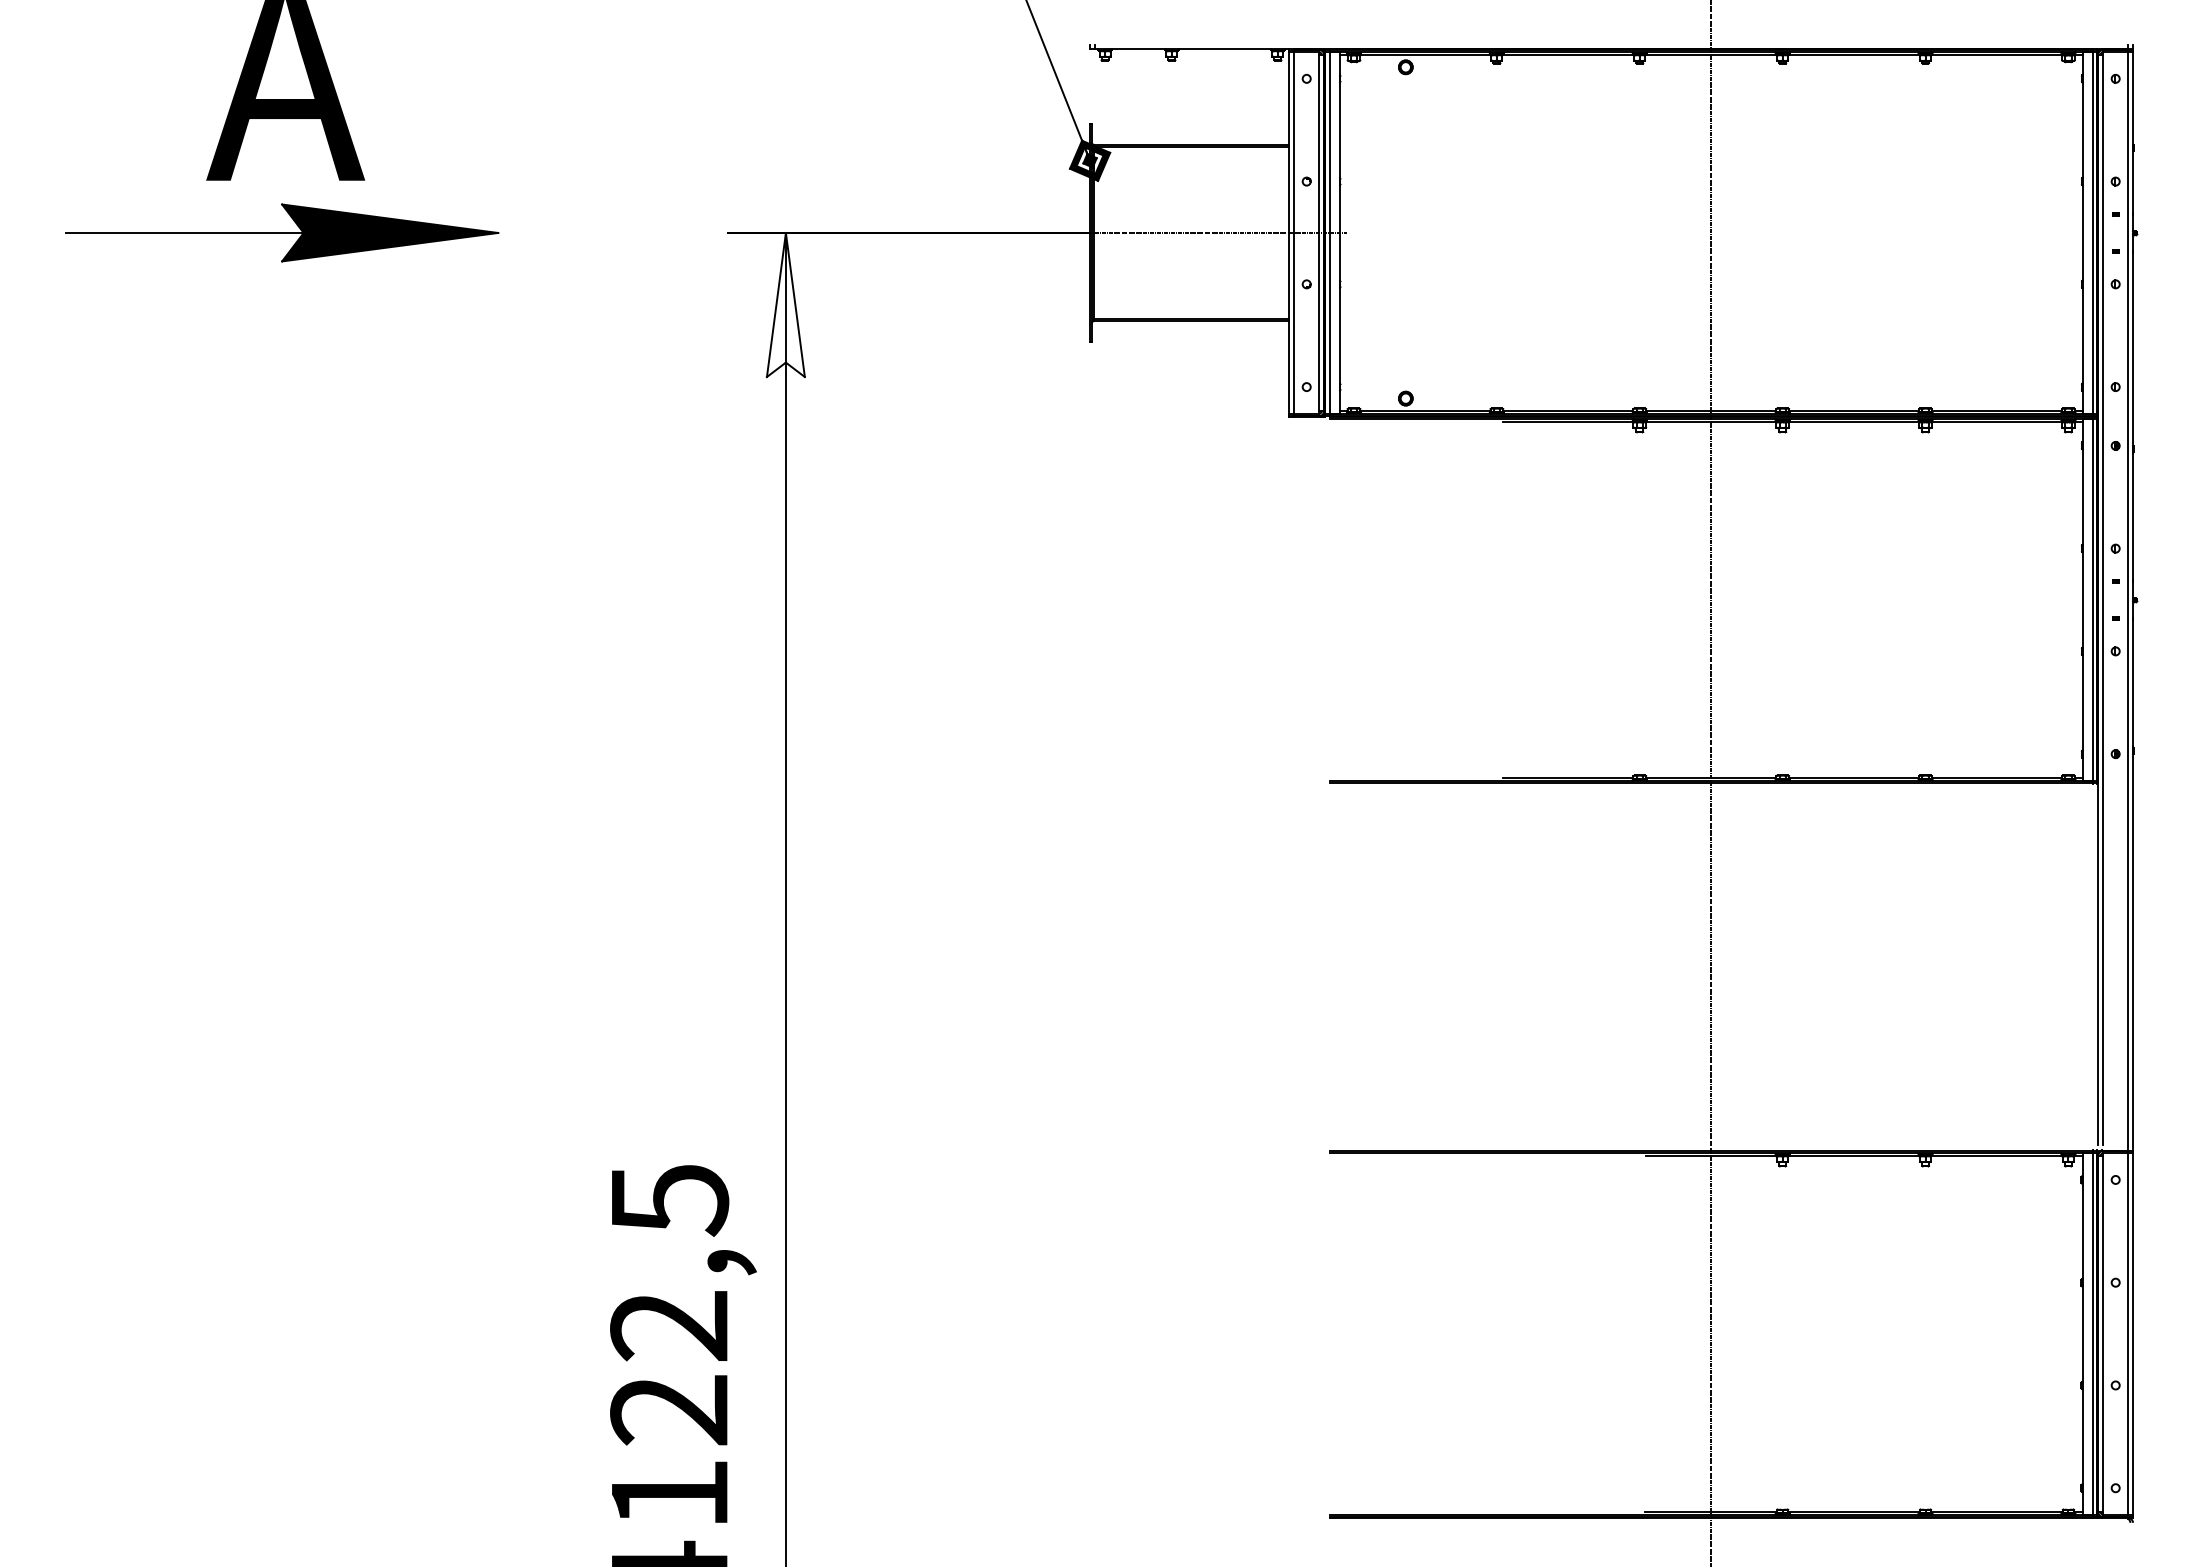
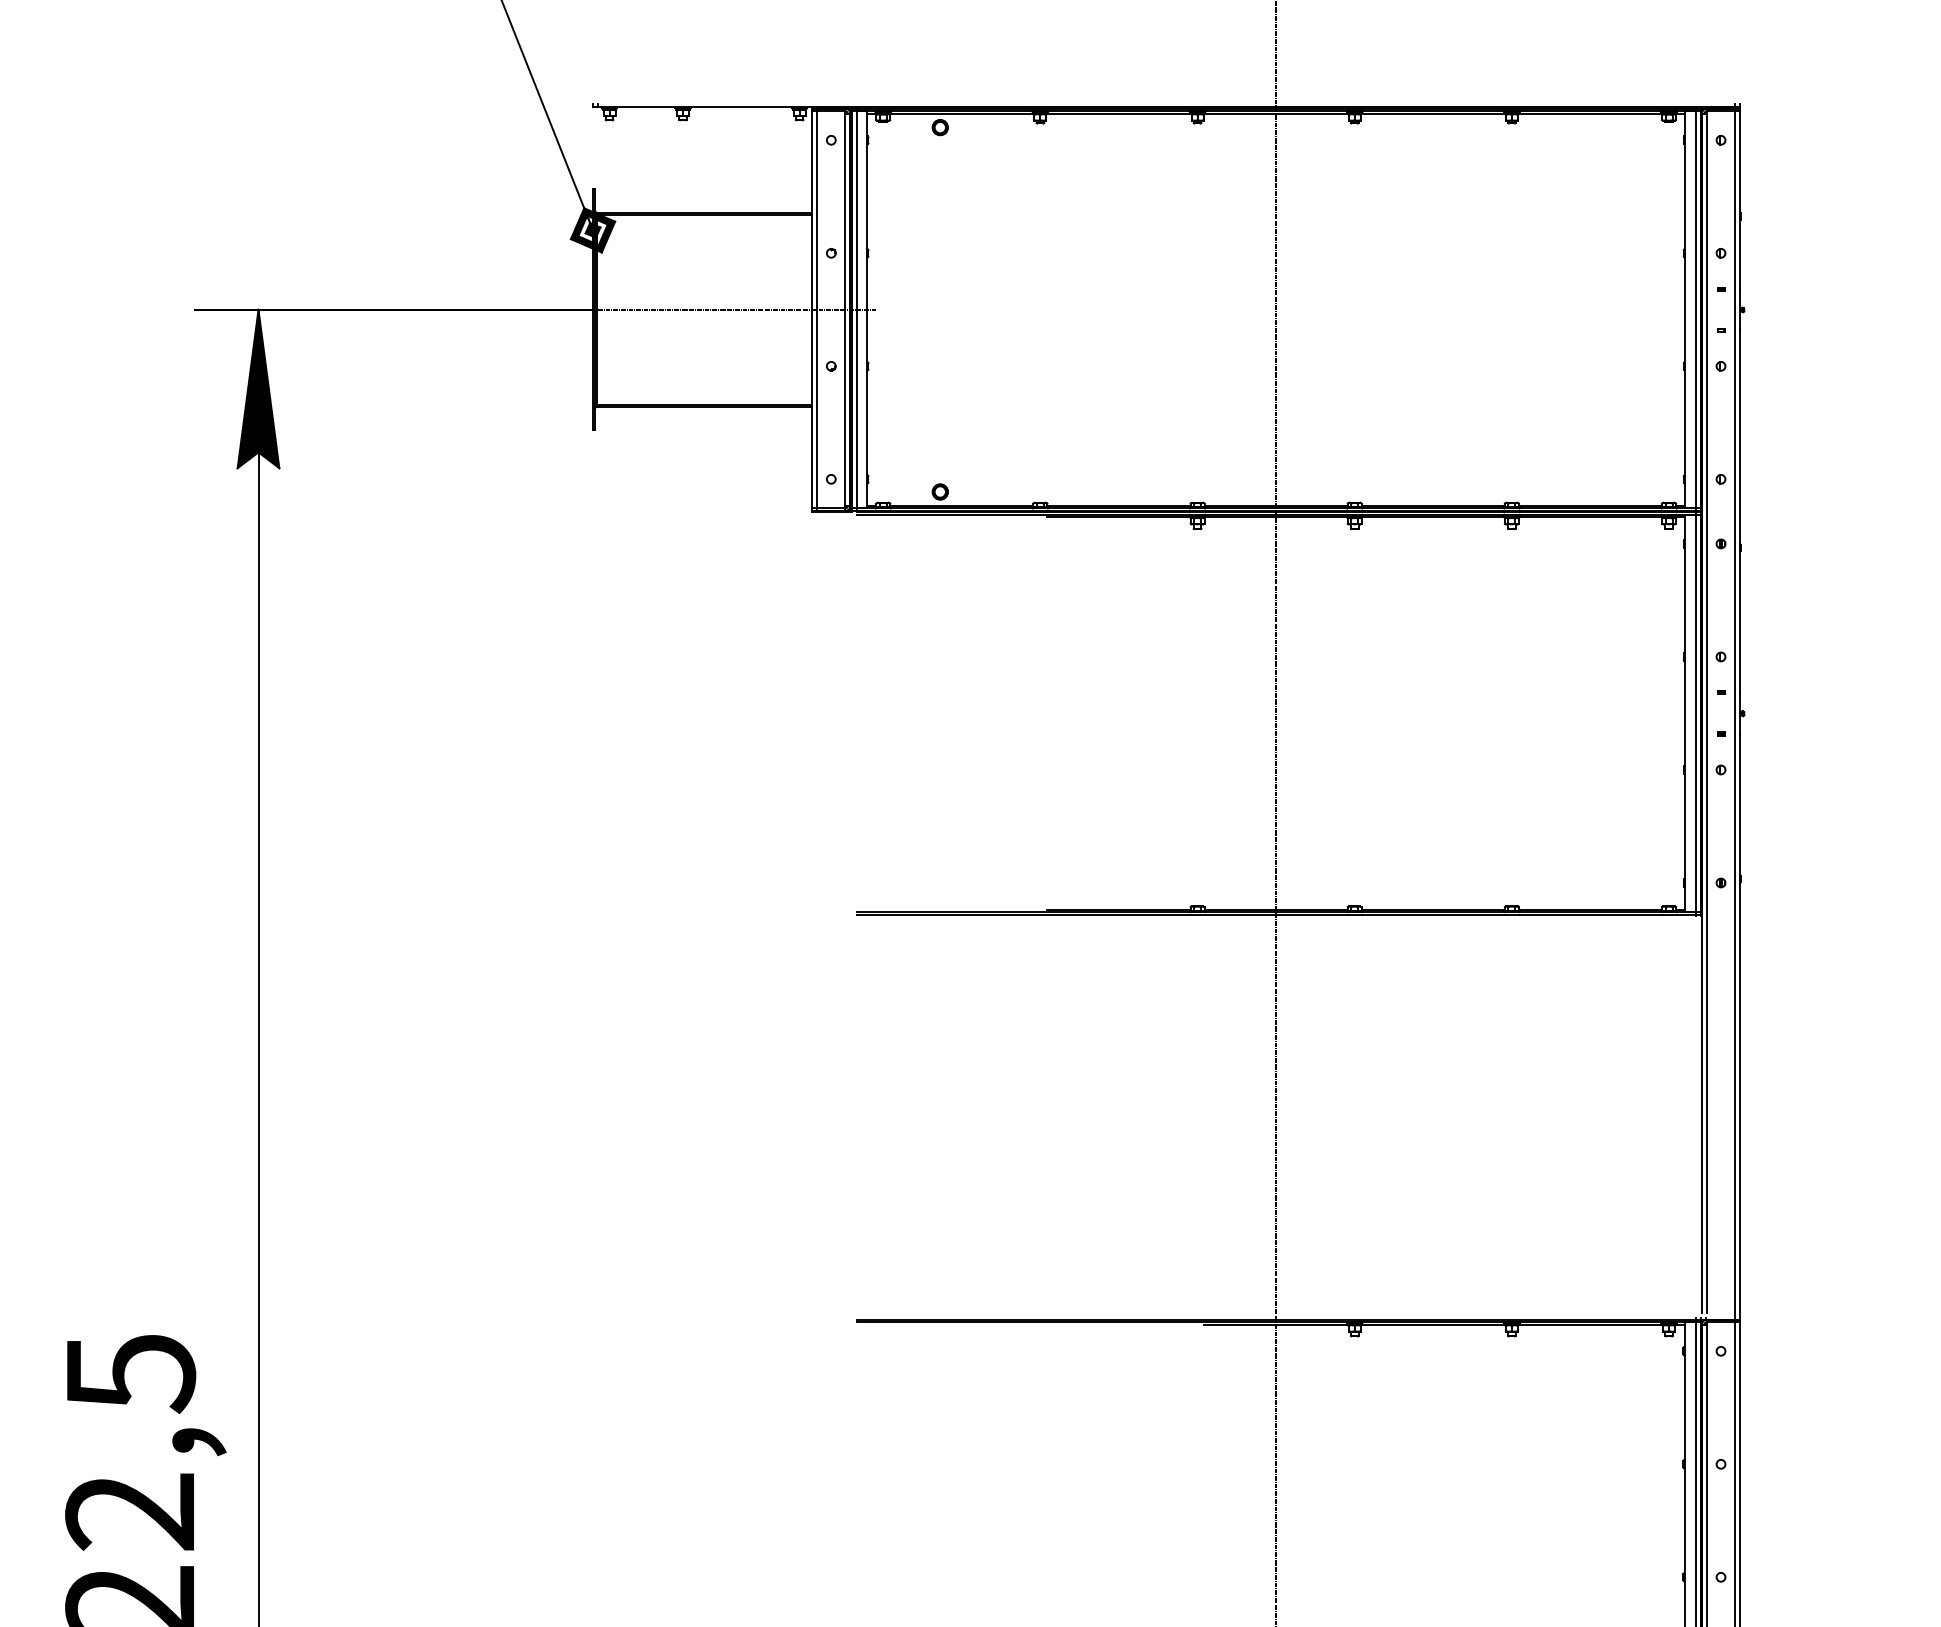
fill: (785, 304) -> (258, 388), added

